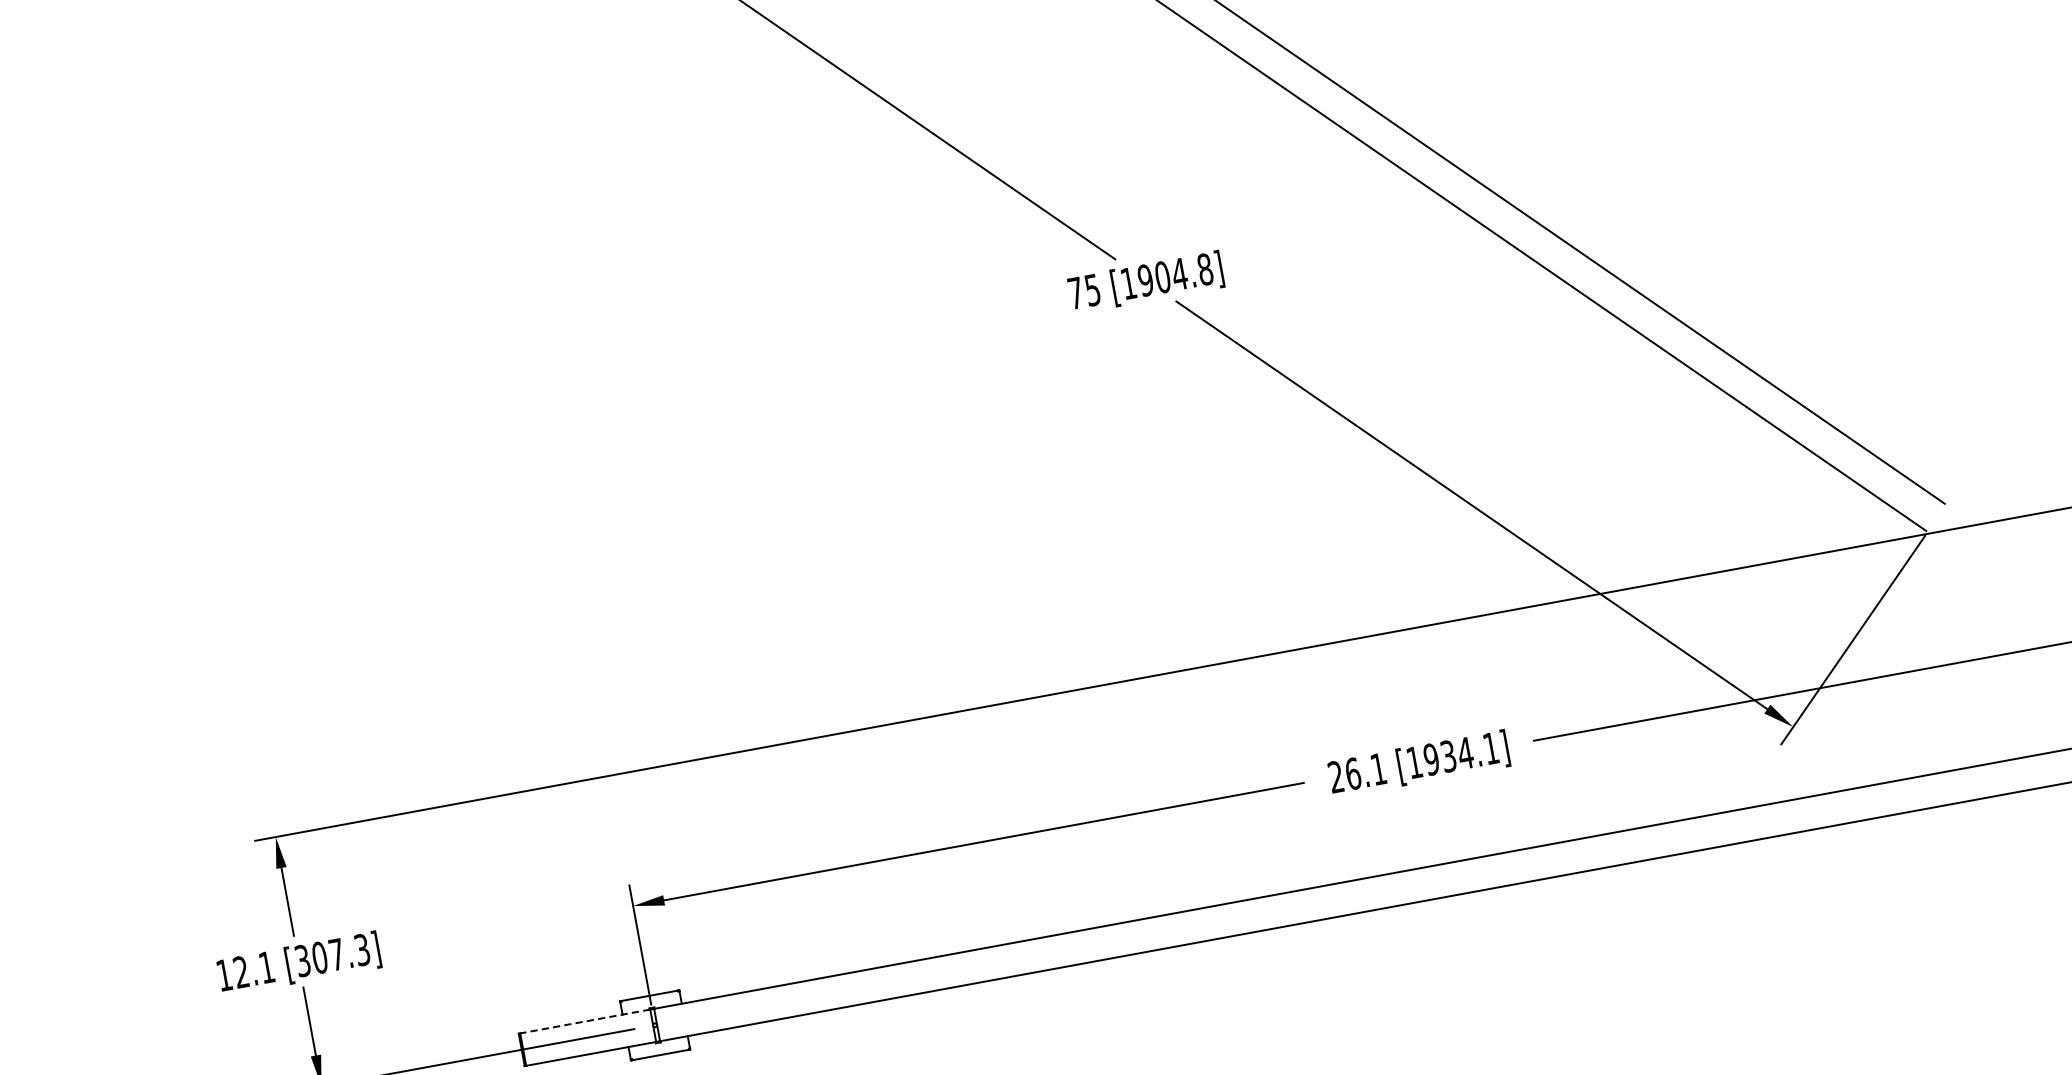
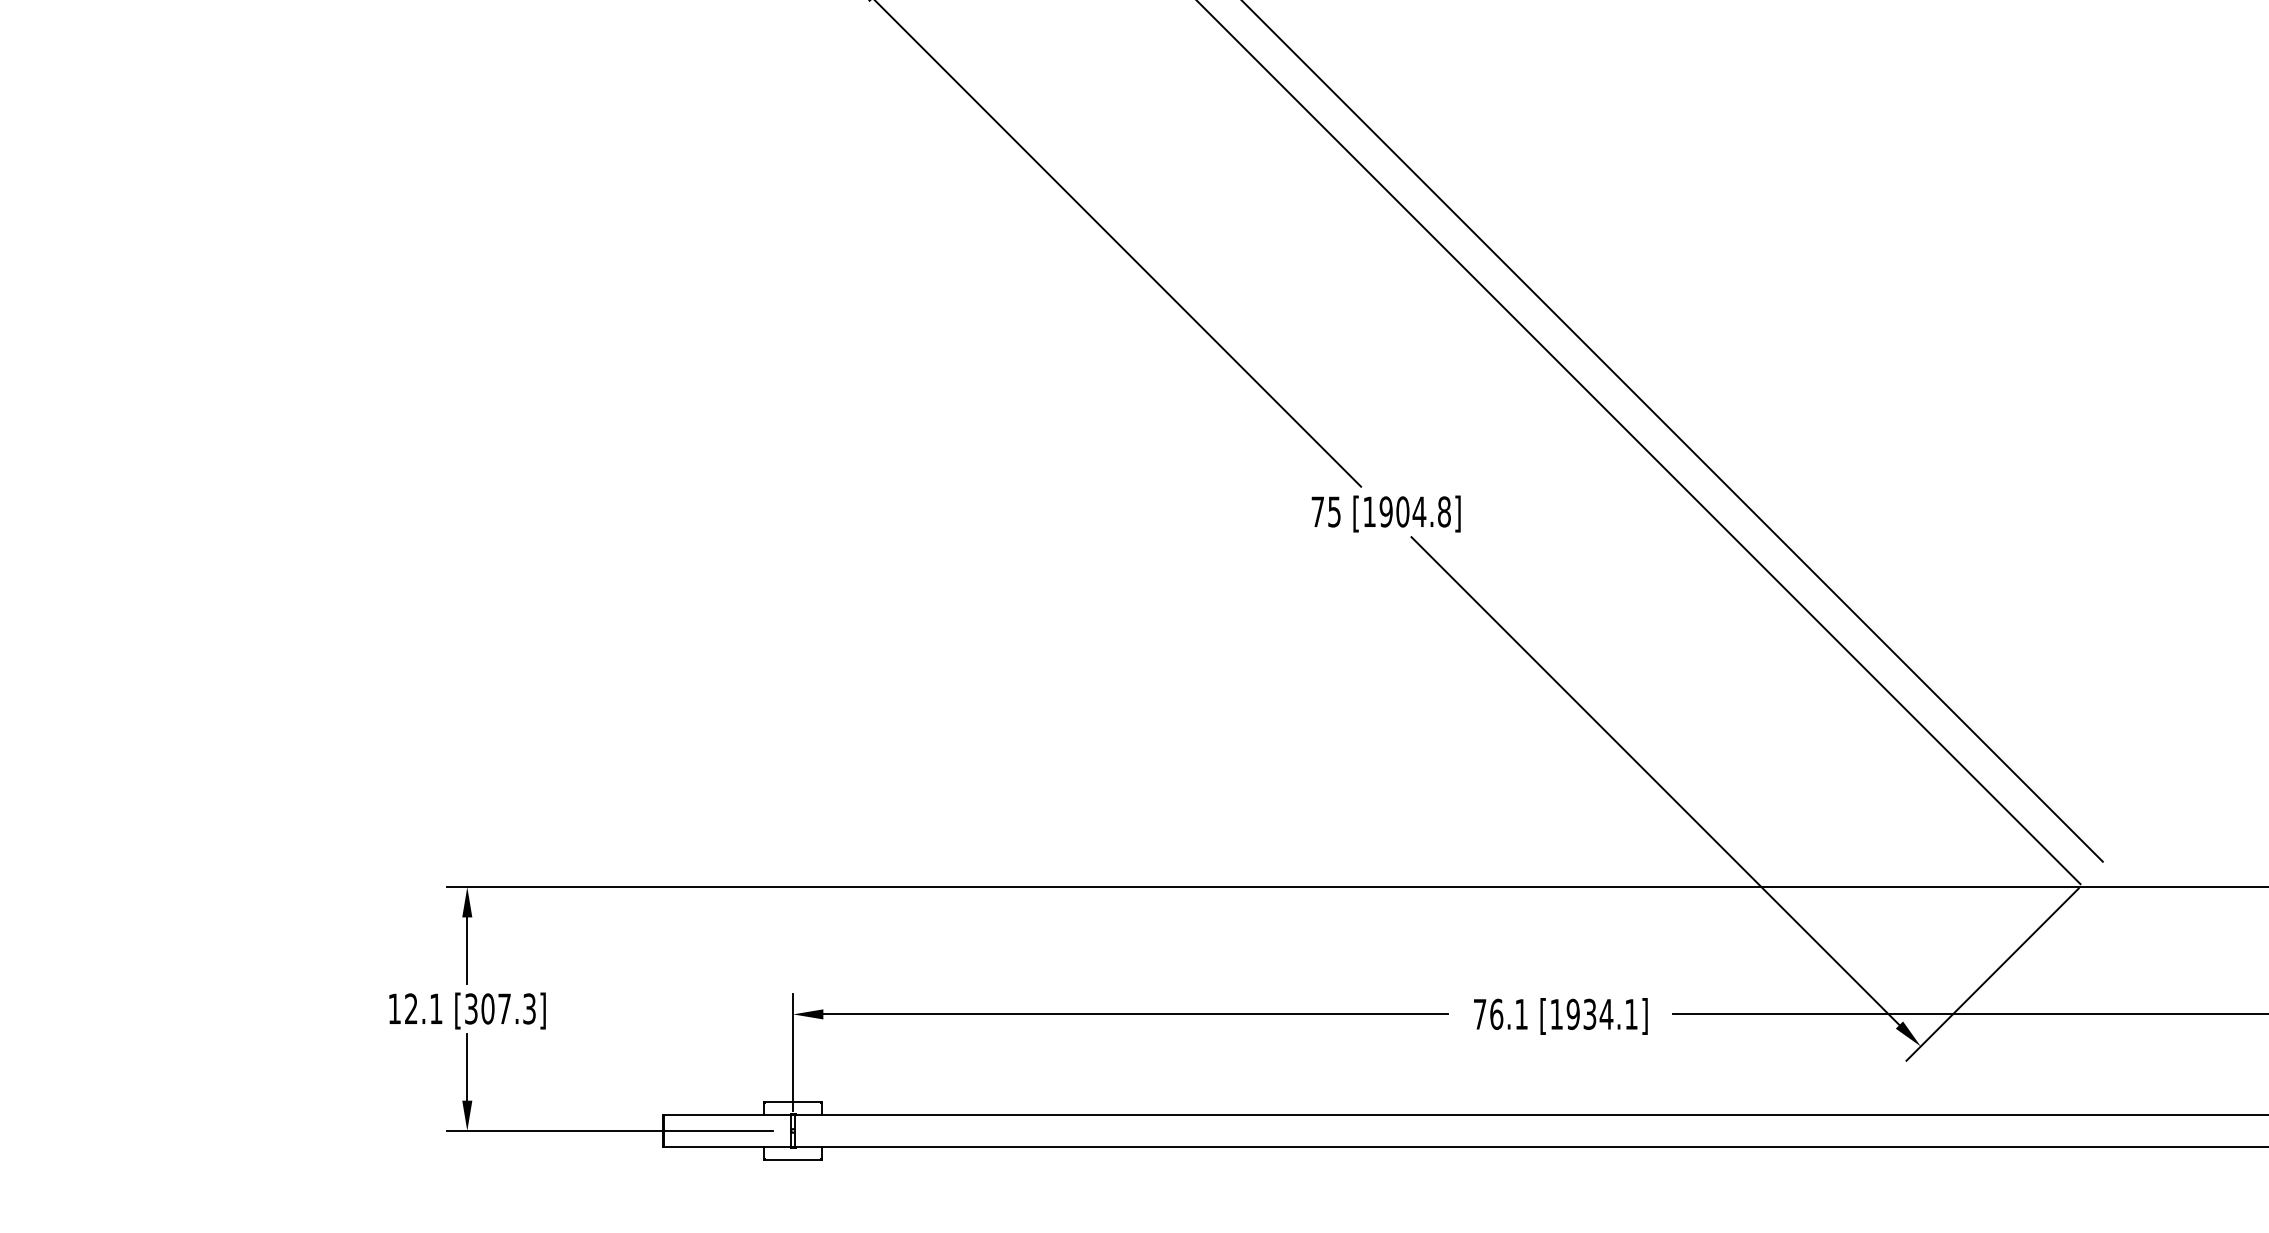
text: (1335, 776) -> (1479, 1013), 26.1 -> 76.1
line: (584, 1021) -> (727, 1115), dashed -> solid

